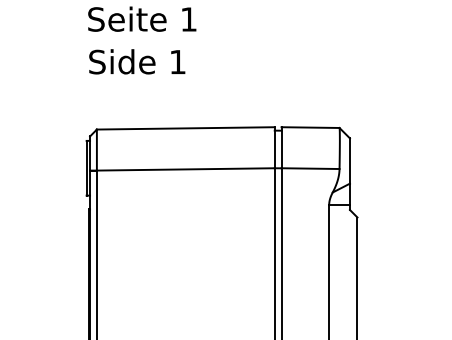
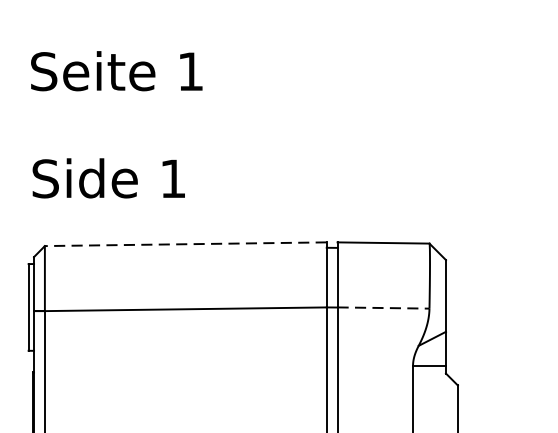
text: (137, 61) -> (109, 177), moved
line: (185, 128) -> (185, 244), solid -> dashed
line: (310, 168) -> (383, 307), solid -> dashed

